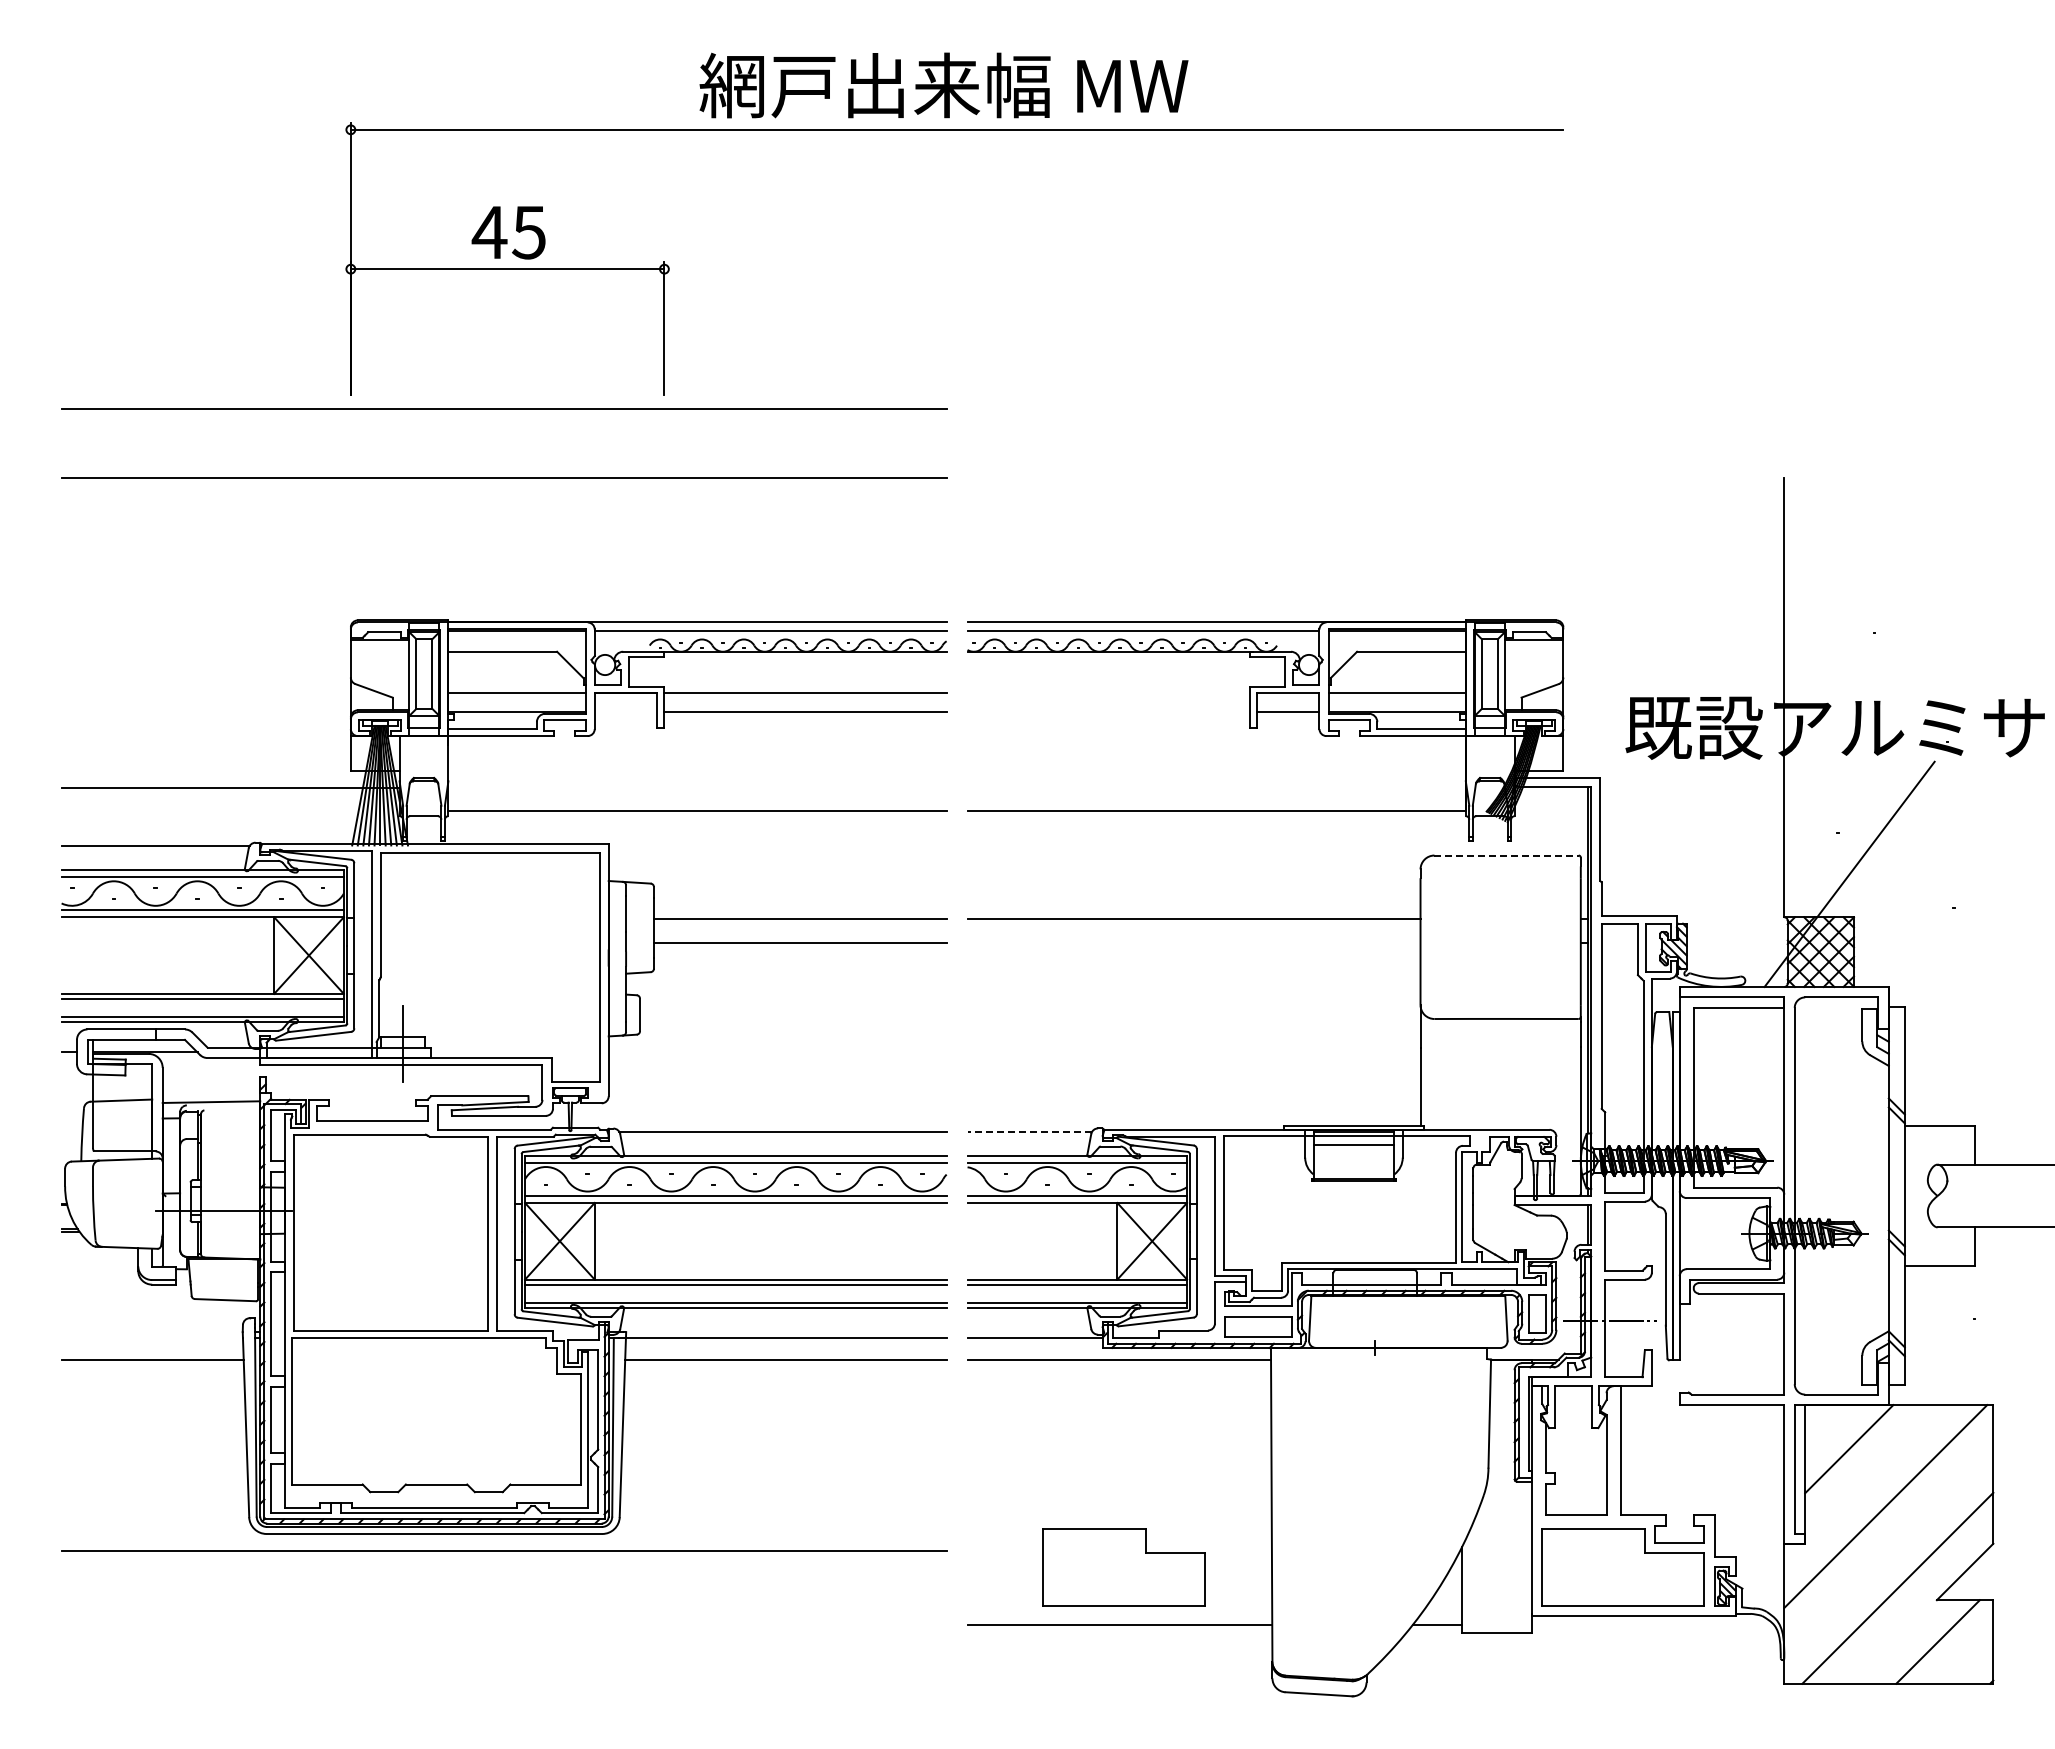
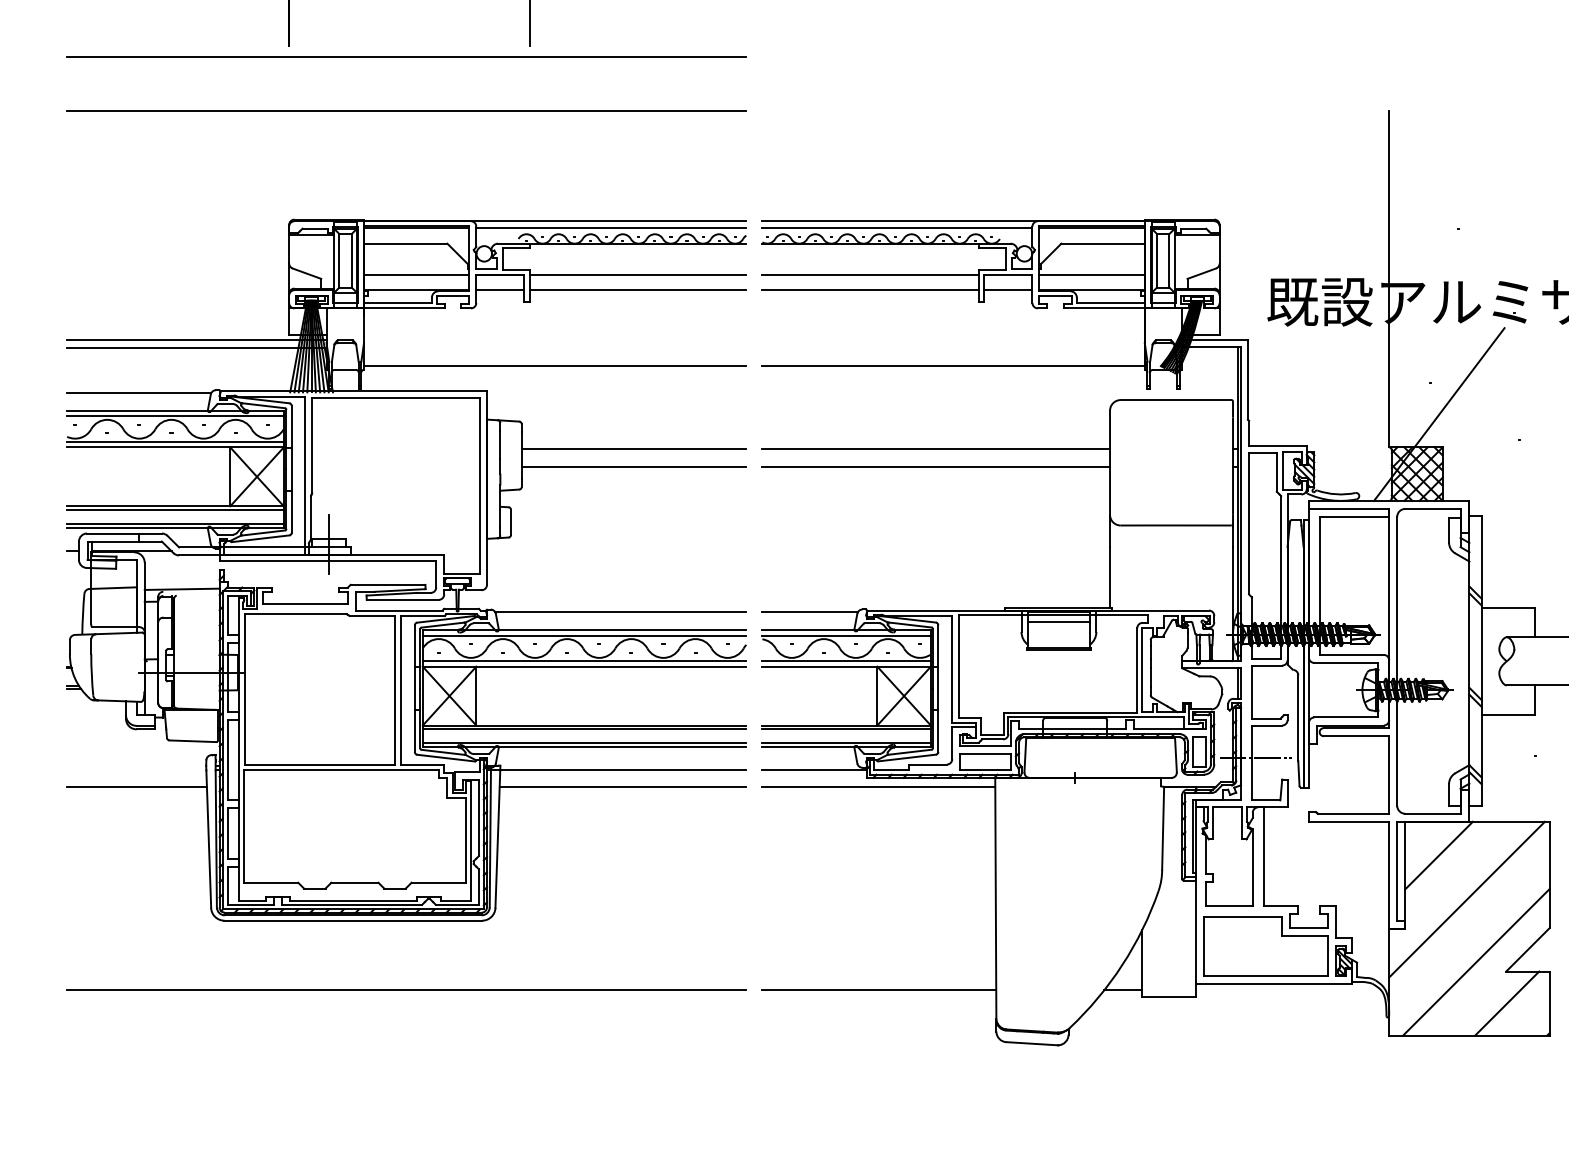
line: (1108, 692) -> (870, 274), added
line: (625, 711) -> (499, 289), added
line: (1108, 711) -> (870, 289), added
line: (230, 777) -> (196, 340), added
line: (1507, 855) -> (1176, 400), dashed -> solid
line: (1193, 943) -> (935, 467), added
line: (1029, 1131) -> (809, 611), dashed -> solid
line: (504, 1550) -> (407, 990), moved
part: (1123, 1567) -> (882, 946), removed

